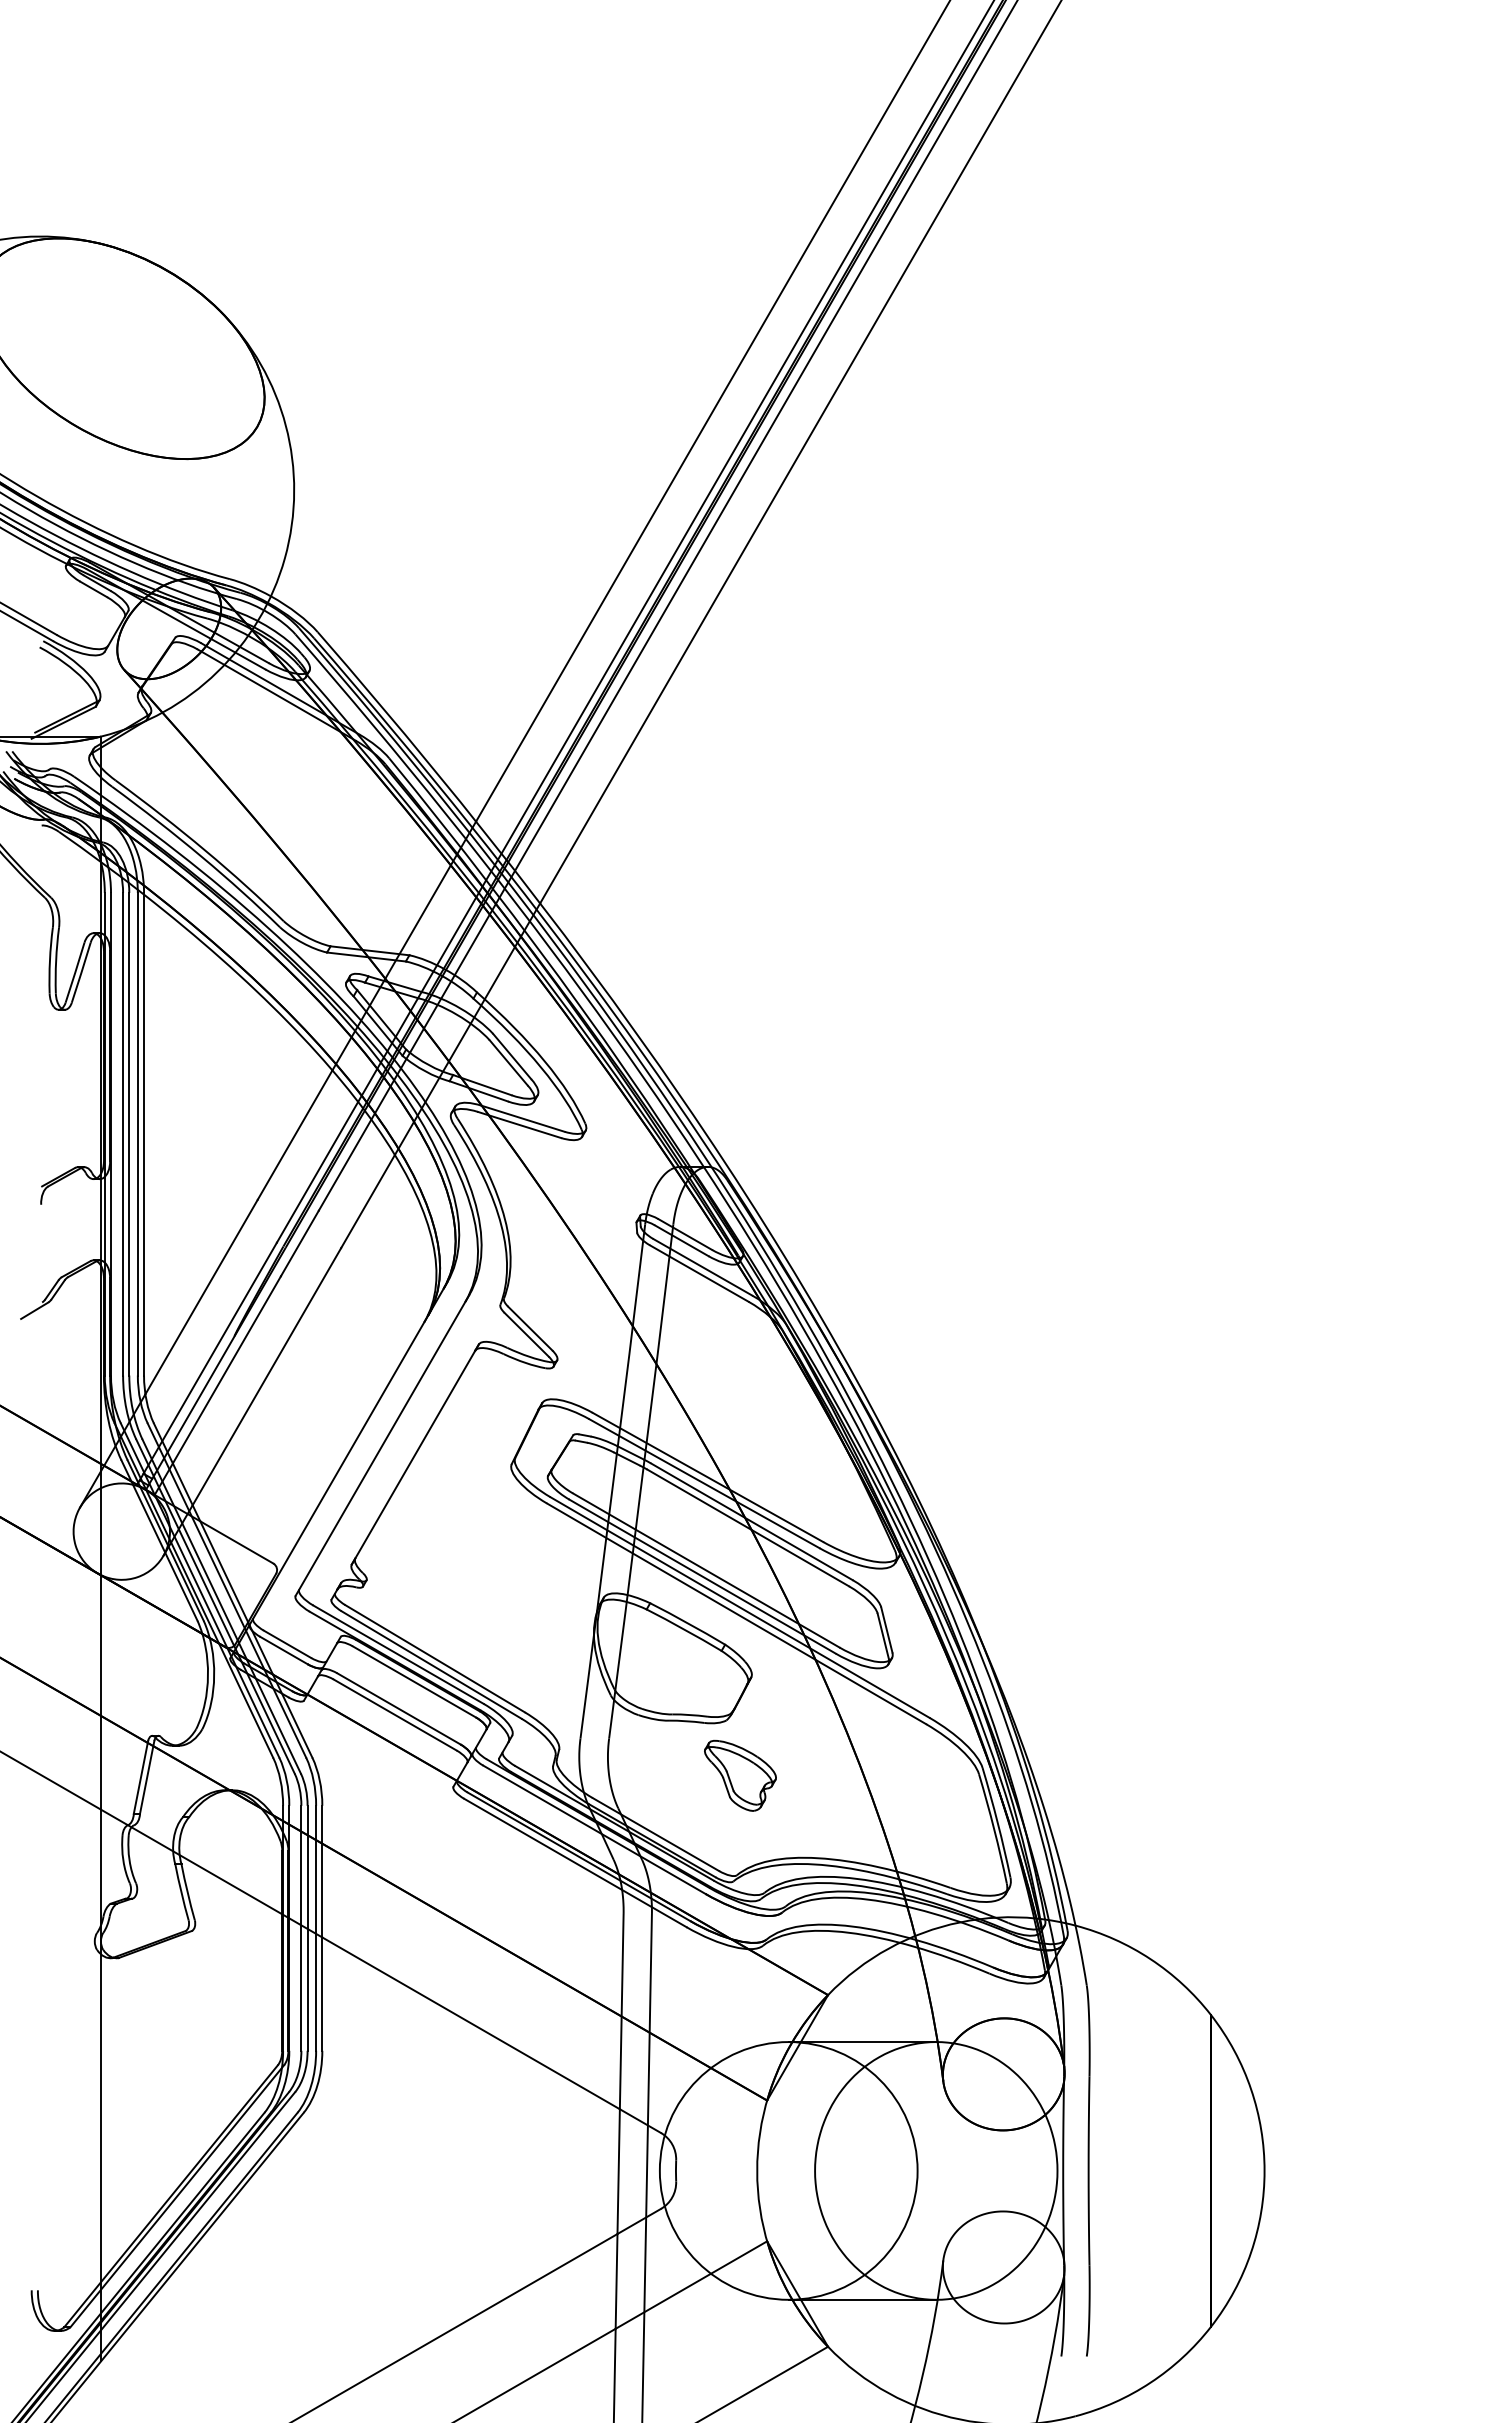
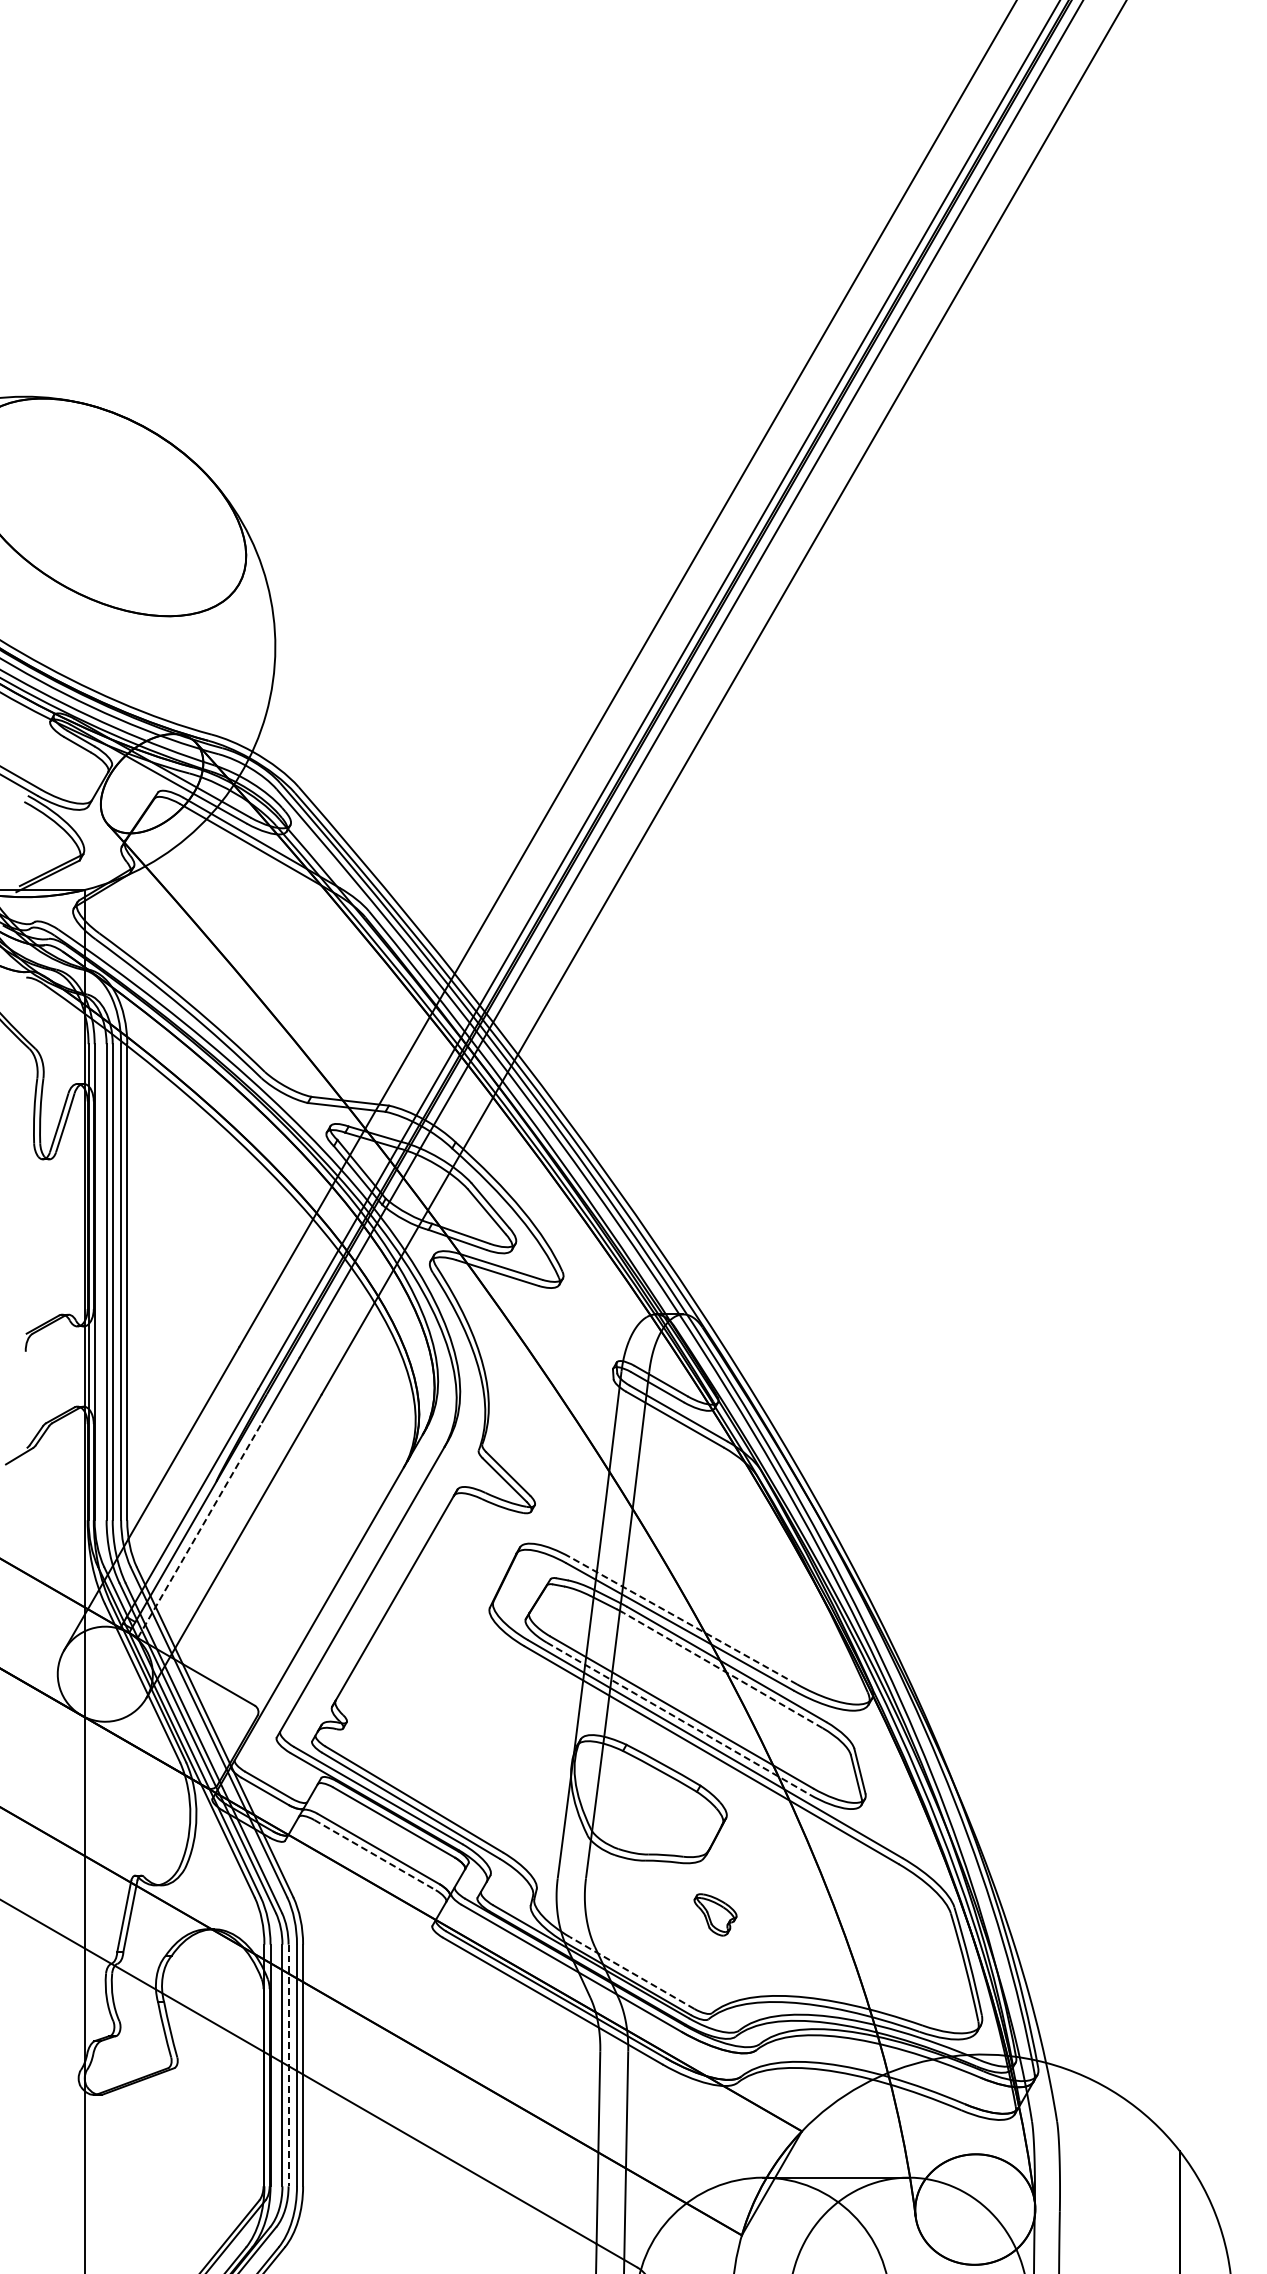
line: (218, 1385) -> (200, 1530), solid -> dashed
line: (707, 1477) -> (683, 1620), solid -> dashed
line: (747, 1527) -> (722, 1670), solid -> dashed
line: (702, 1576) -> (678, 1718), solid -> dashed
line: (395, 1715) -> (375, 1855), solid -> dashed
part: (740, 1775) -> (715, 1914), size x0.6
line: (655, 1834) -> (631, 1972), solid -> dashed
line: (307, 1928) -> (288, 2065), solid -> dashed

